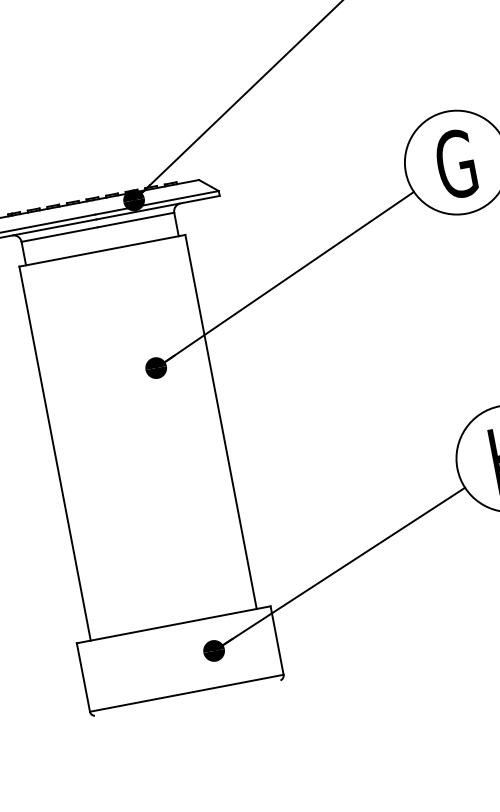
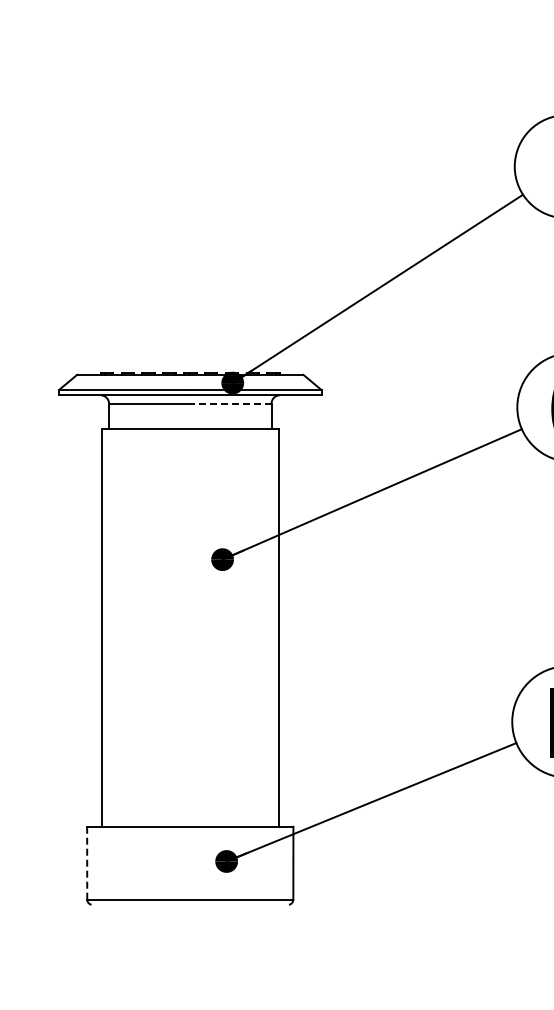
line: (135, 219) -> (230, 403), solid -> dashed
line: (83, 677) -> (87, 863), solid -> dashed

